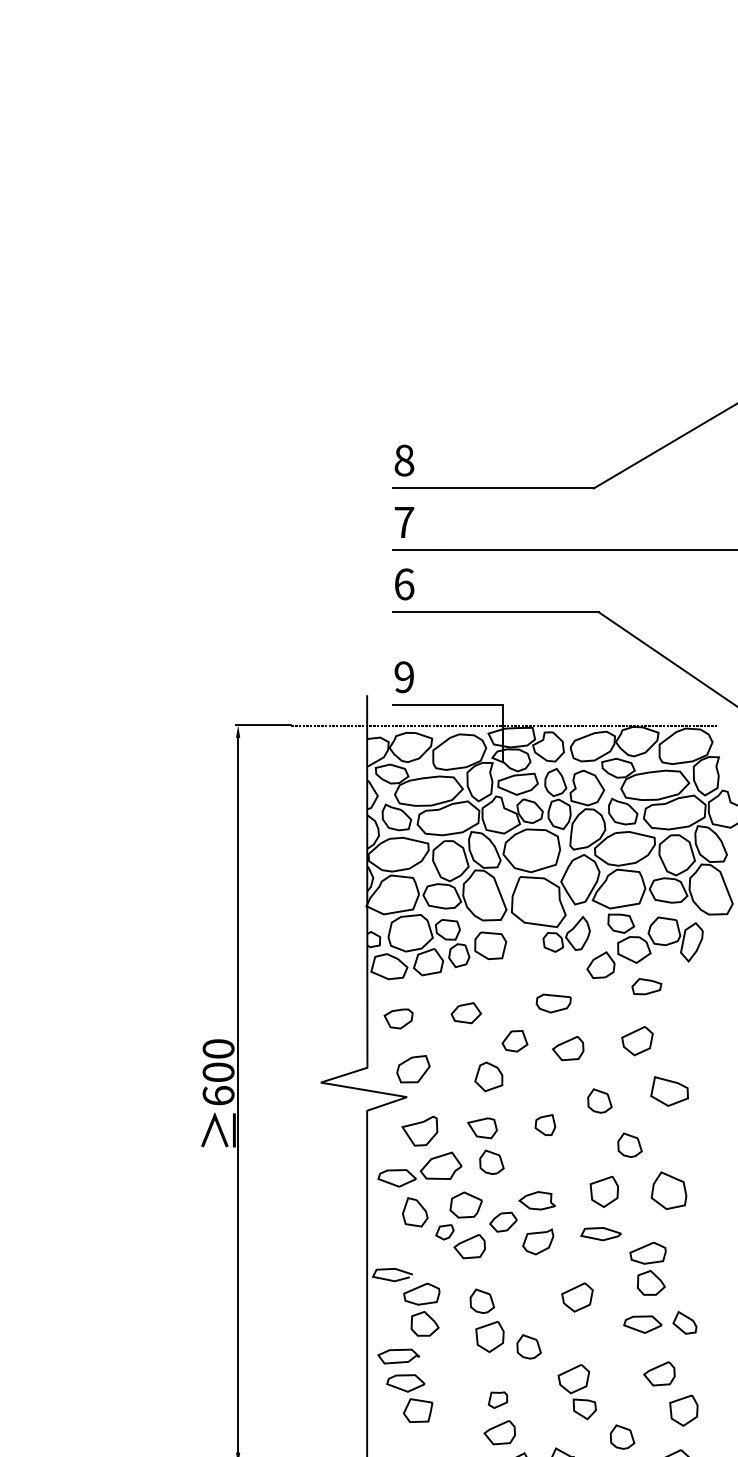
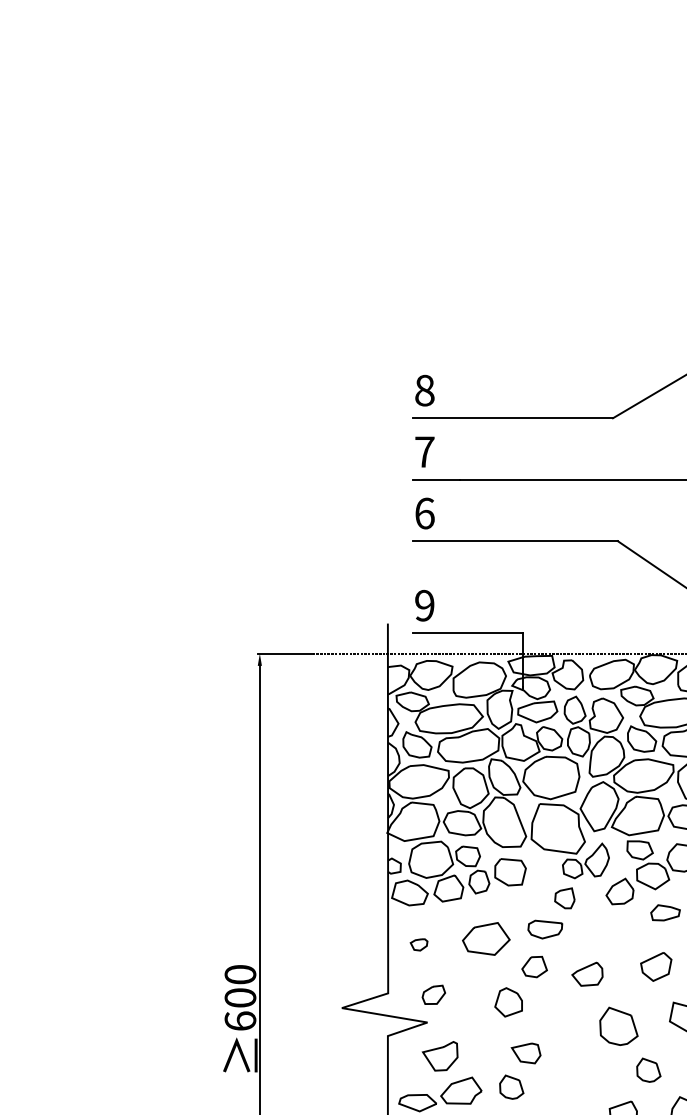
part: (553, 1003) -> (545, 929), moved
part: (466, 1013) -> (486, 939), size x1.6
part: (398, 1018) -> (419, 944), size x0.6
part: (413, 1069) -> (433, 995), size x0.7
part: (599, 1100) -> (618, 1025), size x1.6
part: (545, 1124) -> (564, 897), moved
part: (481, 1128) -> (525, 1053), moved

